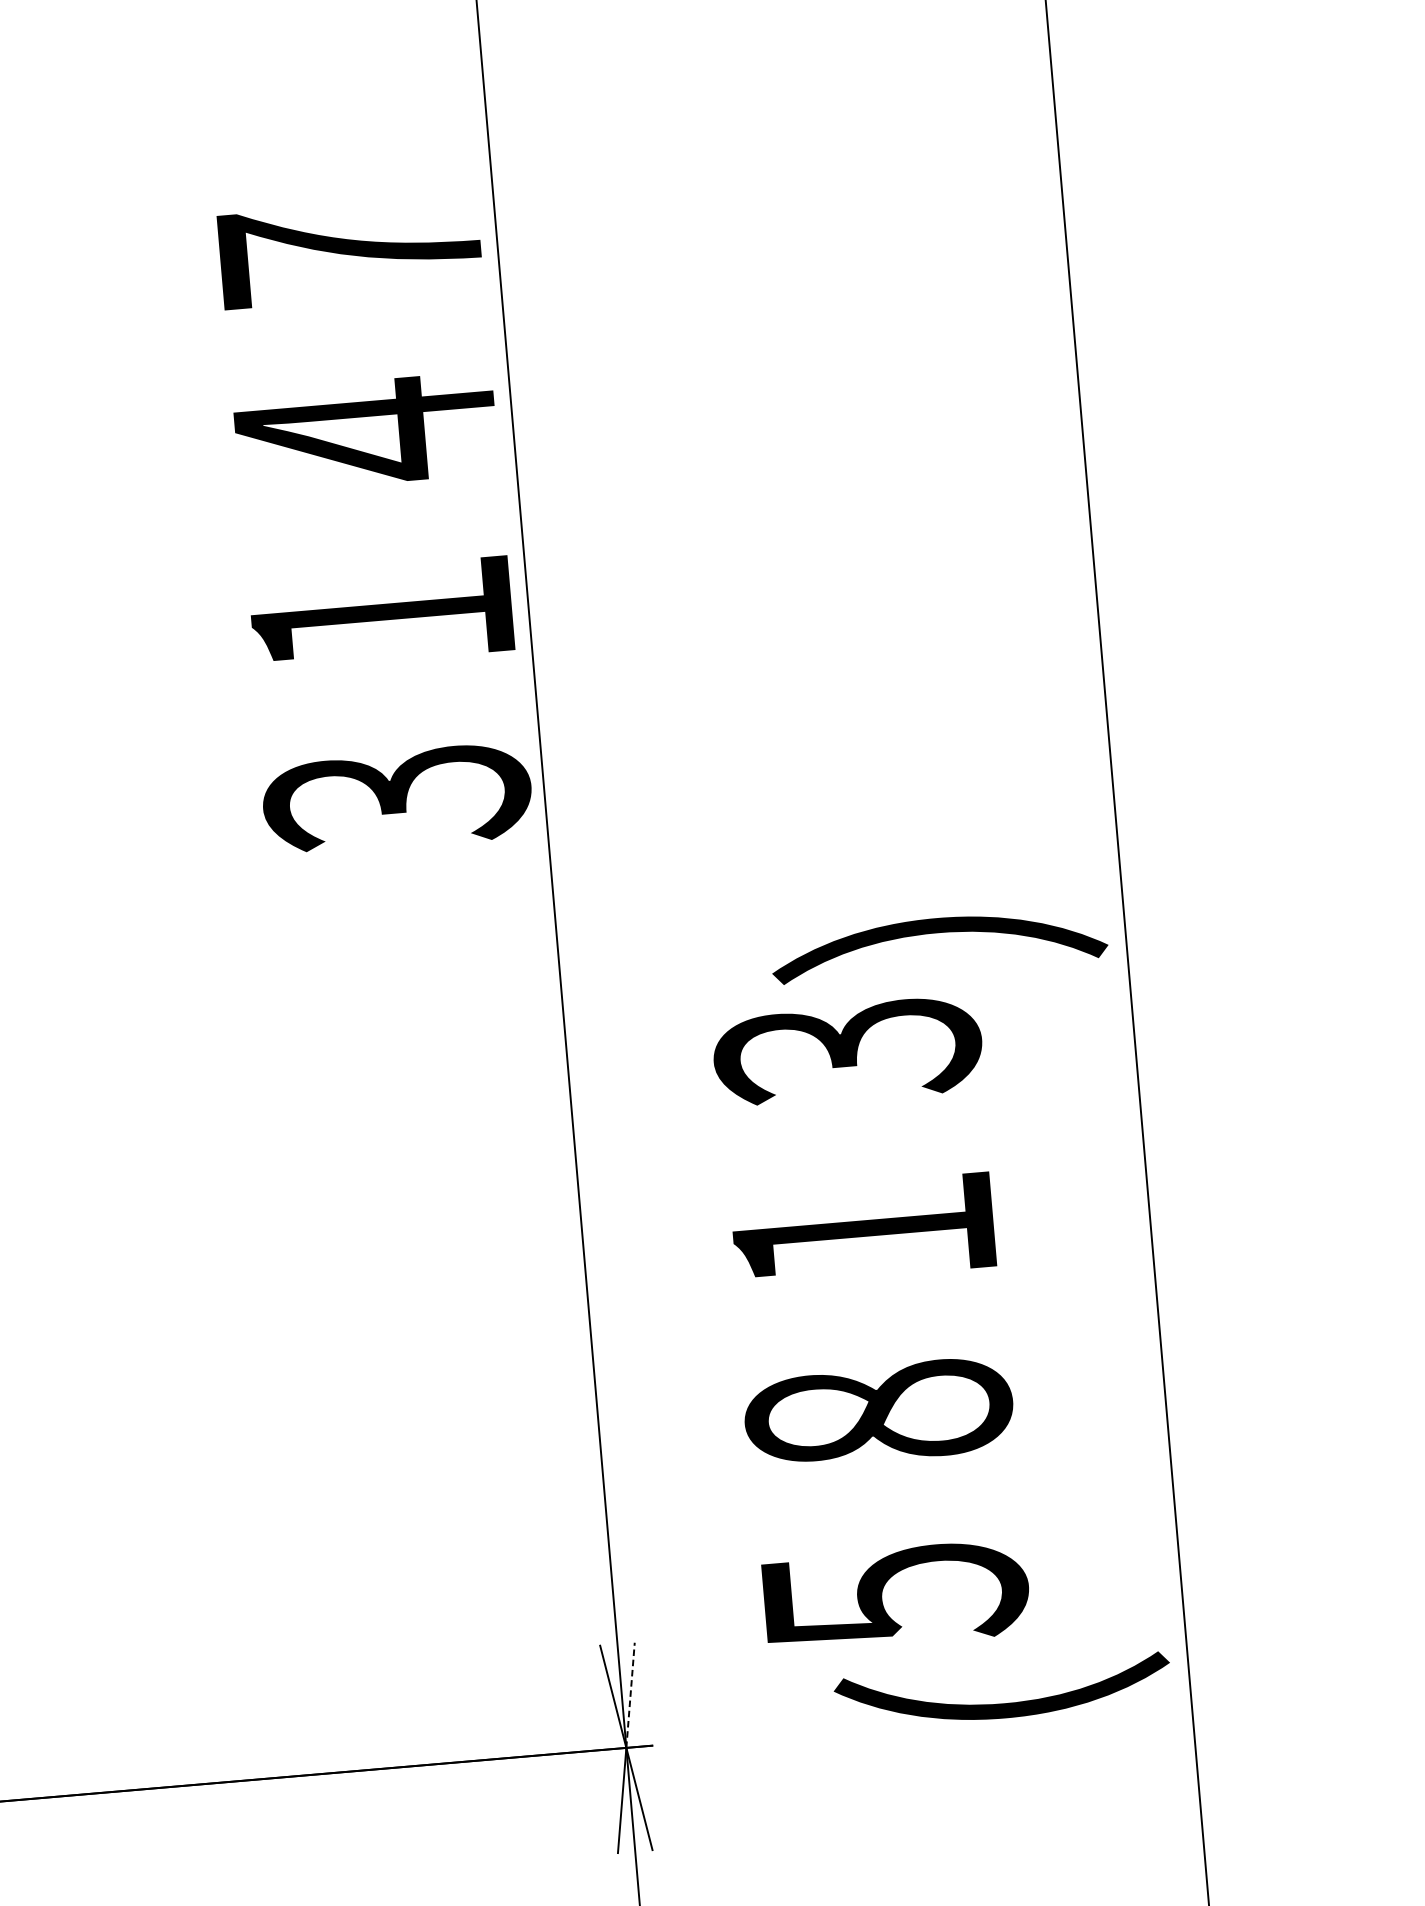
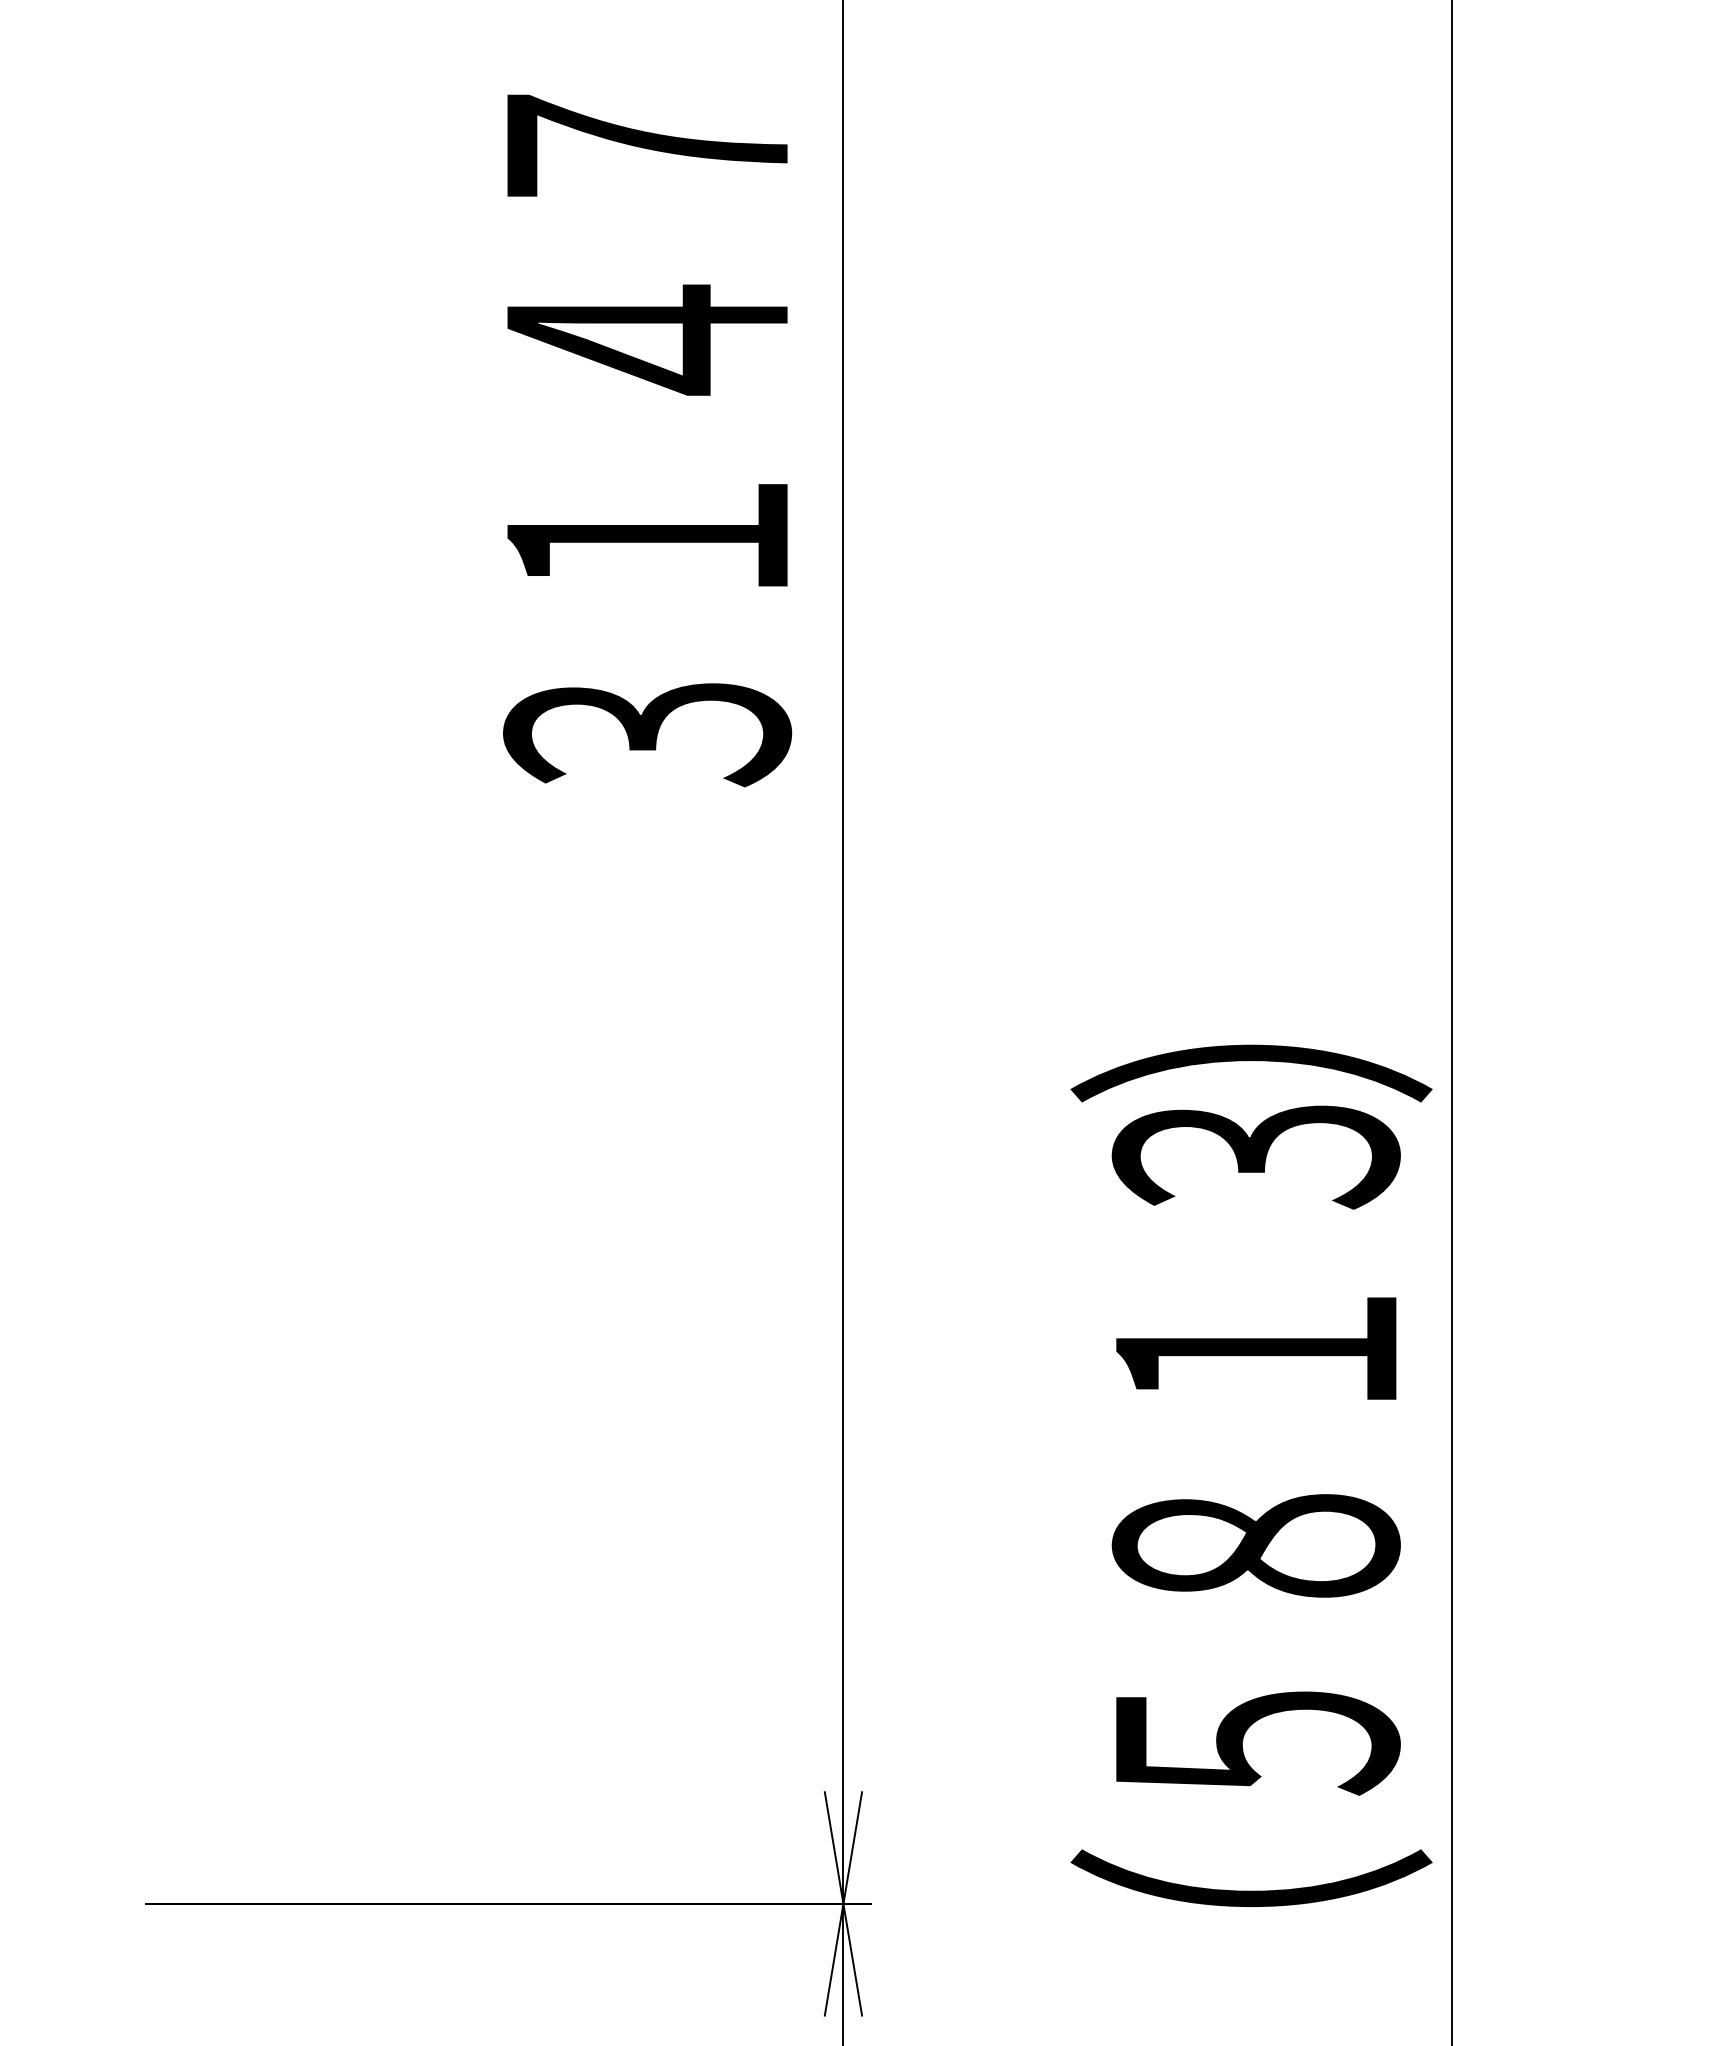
text: (373, 525) -> (647, 440), moved
text: (870, 1324) -> (1255, 1450), moved
line: (630, 1695) -> (852, 1848), dashed -> solid

